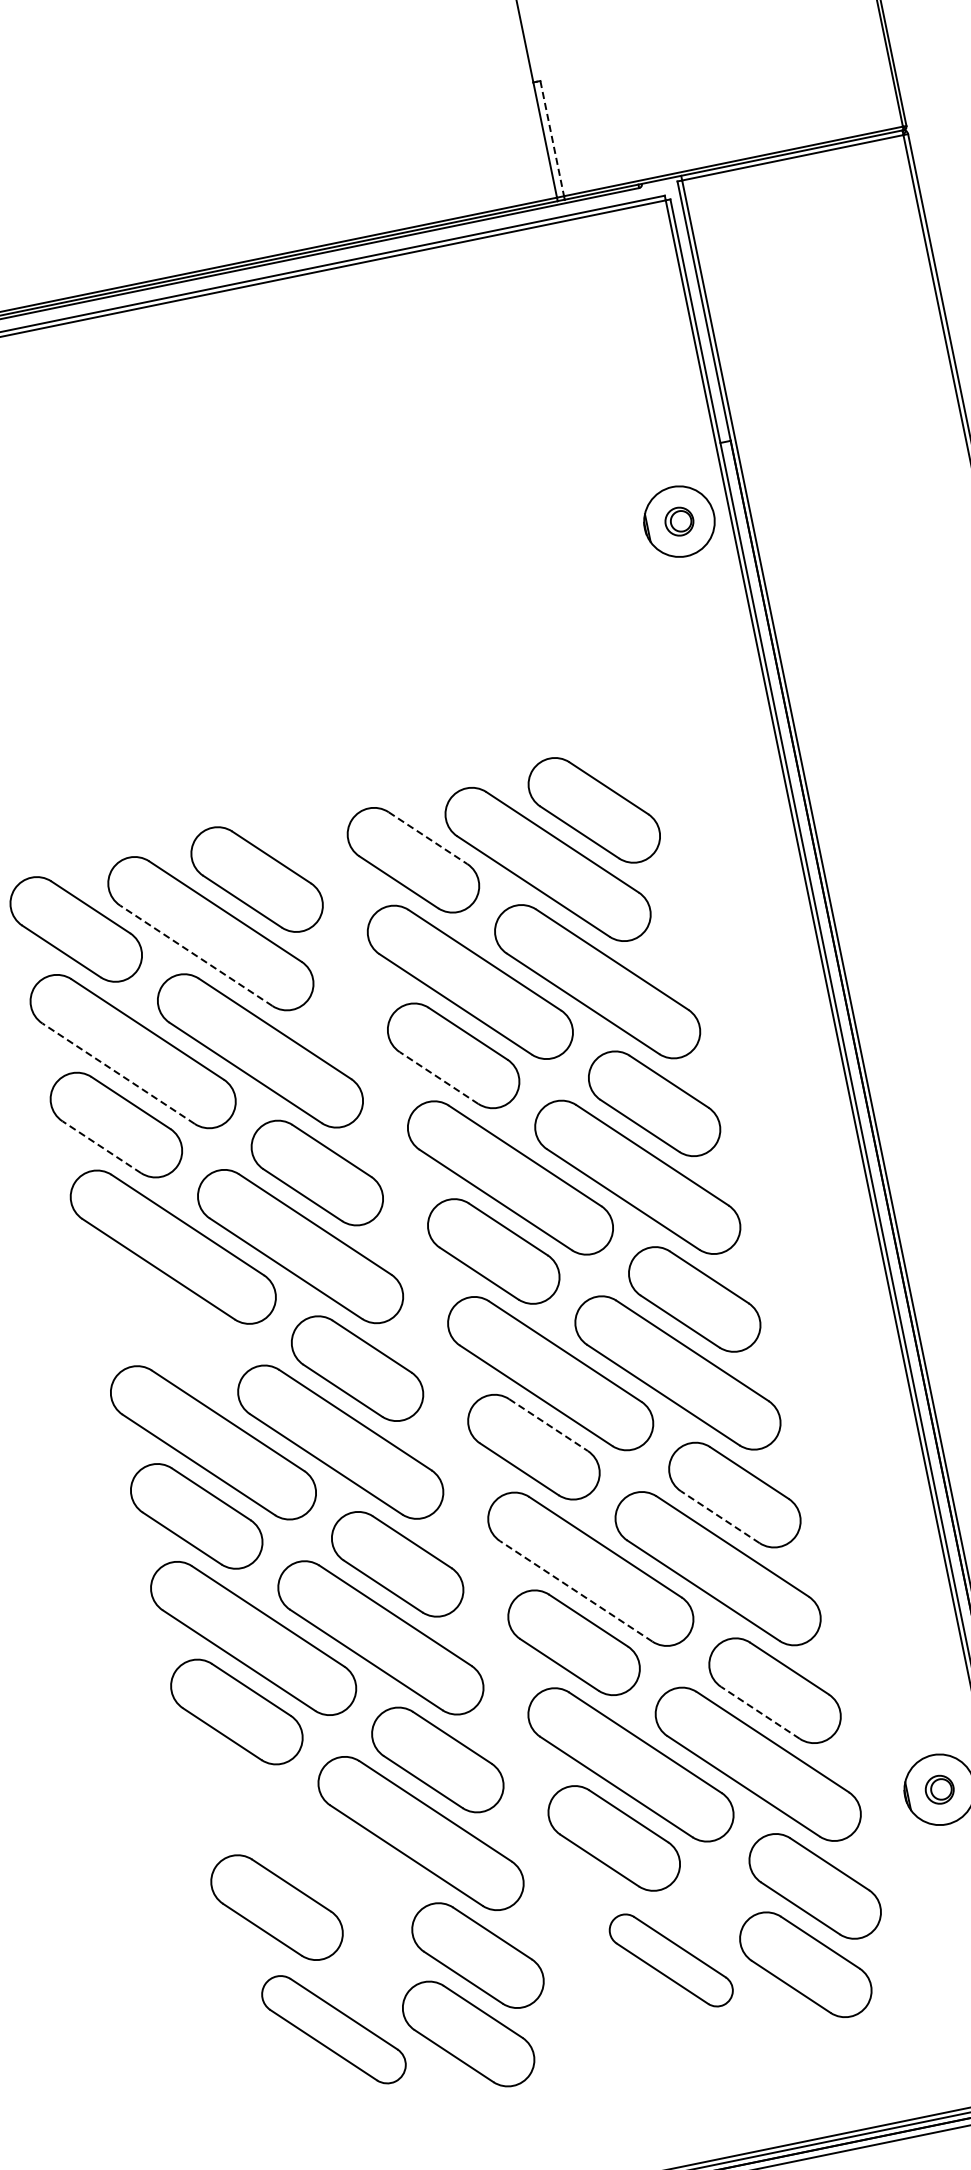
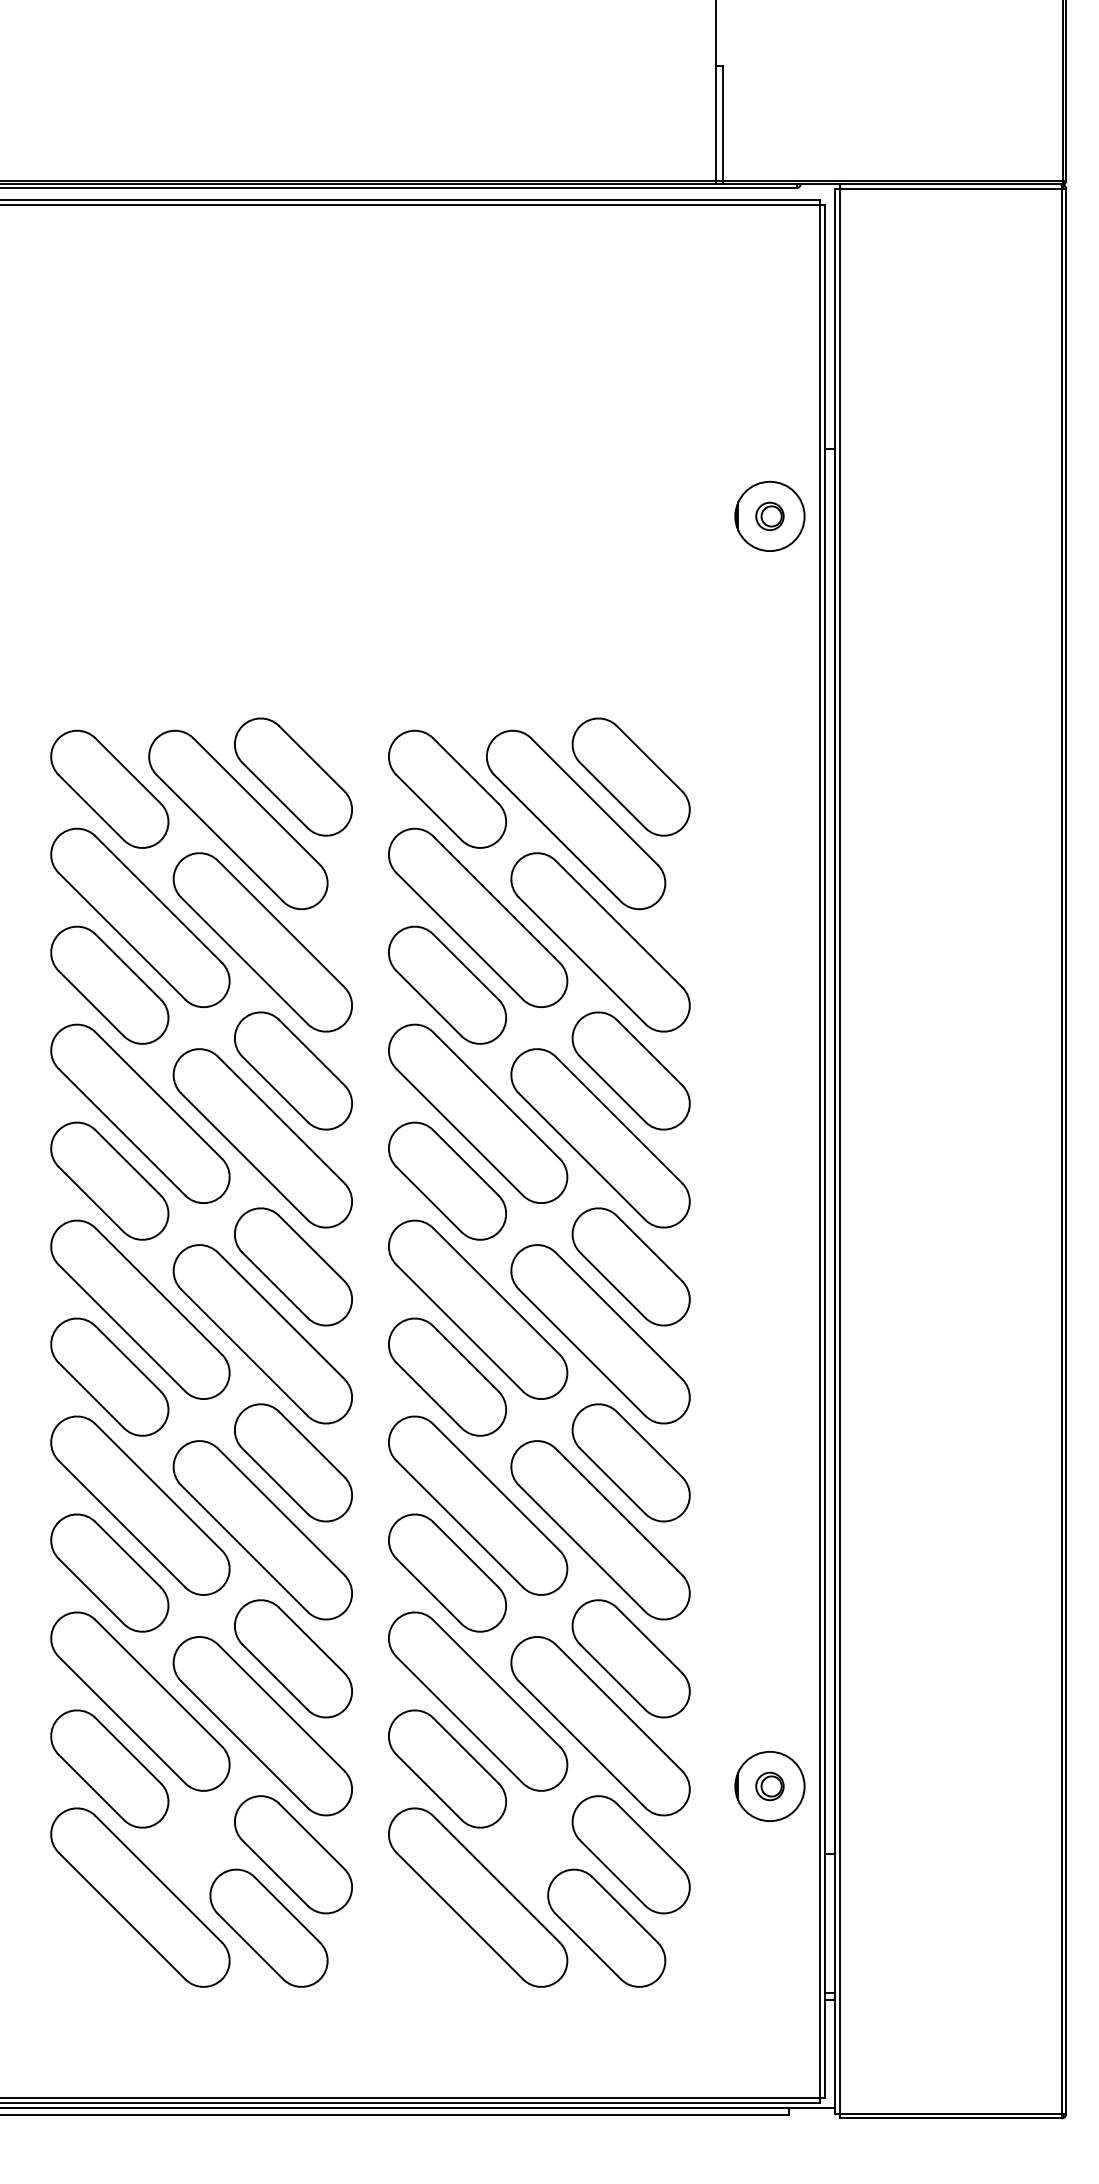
line: (552, 138) -> (723, 123), dashed -> solid
line: (428, 838) -> (466, 771), dashed -> solid
line: (195, 956) -> (219, 838), dashed -> solid
line: (117, 1072) -> (121, 935), dashed -> solid
line: (438, 1077) -> (428, 1003), dashed -> solid
line: (101, 1147) -> (91, 1003), dashed -> solid
part: (156, 1320) -> (109, 1180), added
line: (549, 1425) -> (466, 1359), dashed -> solid
line: (719, 1516) -> (612, 1480), dashed -> solid
line: (575, 1590) -> (459, 1523), dashed -> solid
line: (759, 1712) -> (612, 1676), dashed -> solid
part: (293, 1833) -> (140, 1701), added
part: (671, 1960) -> (478, 1897), size x1.67
part: (334, 2029) -> (140, 1897), size x1.43

